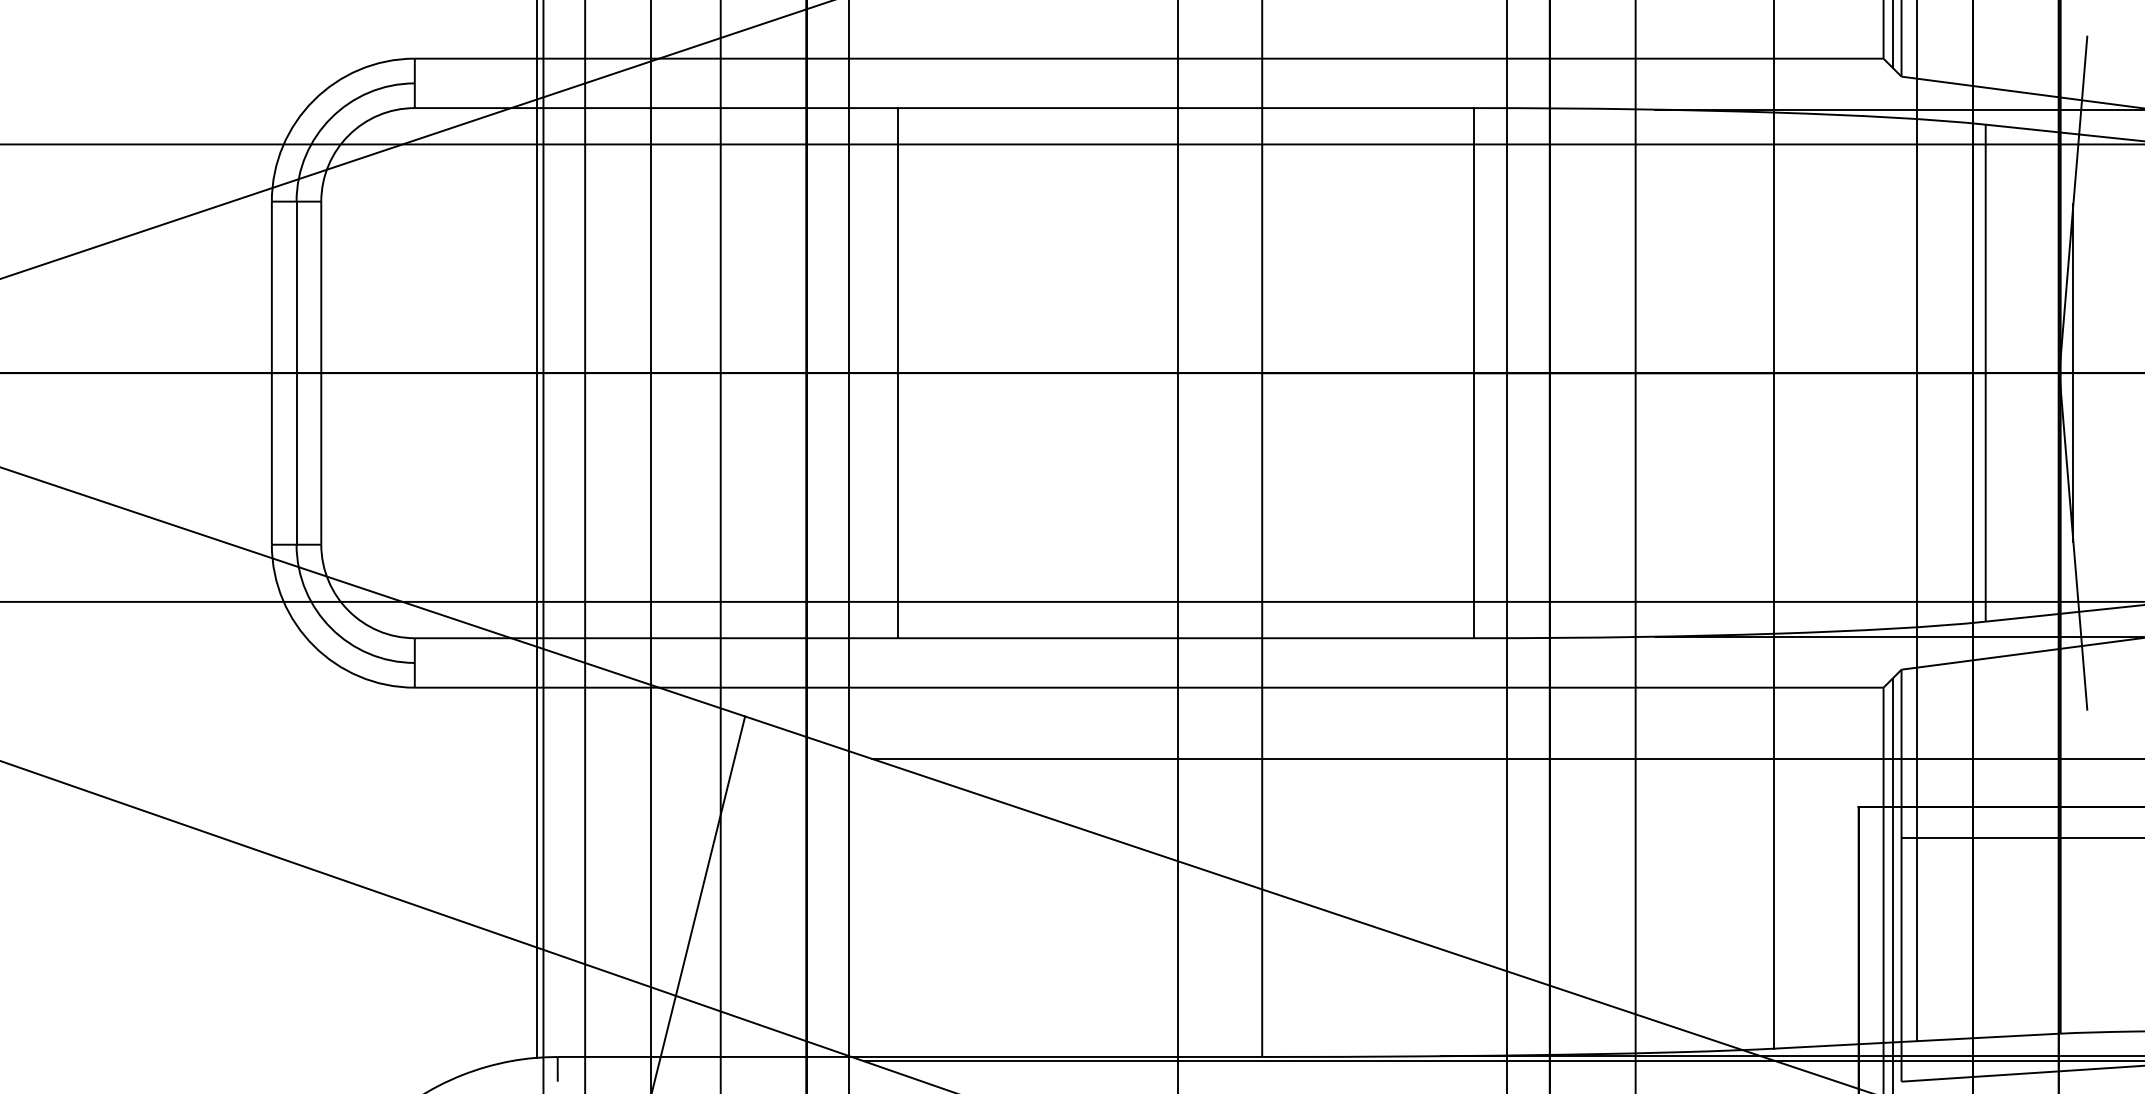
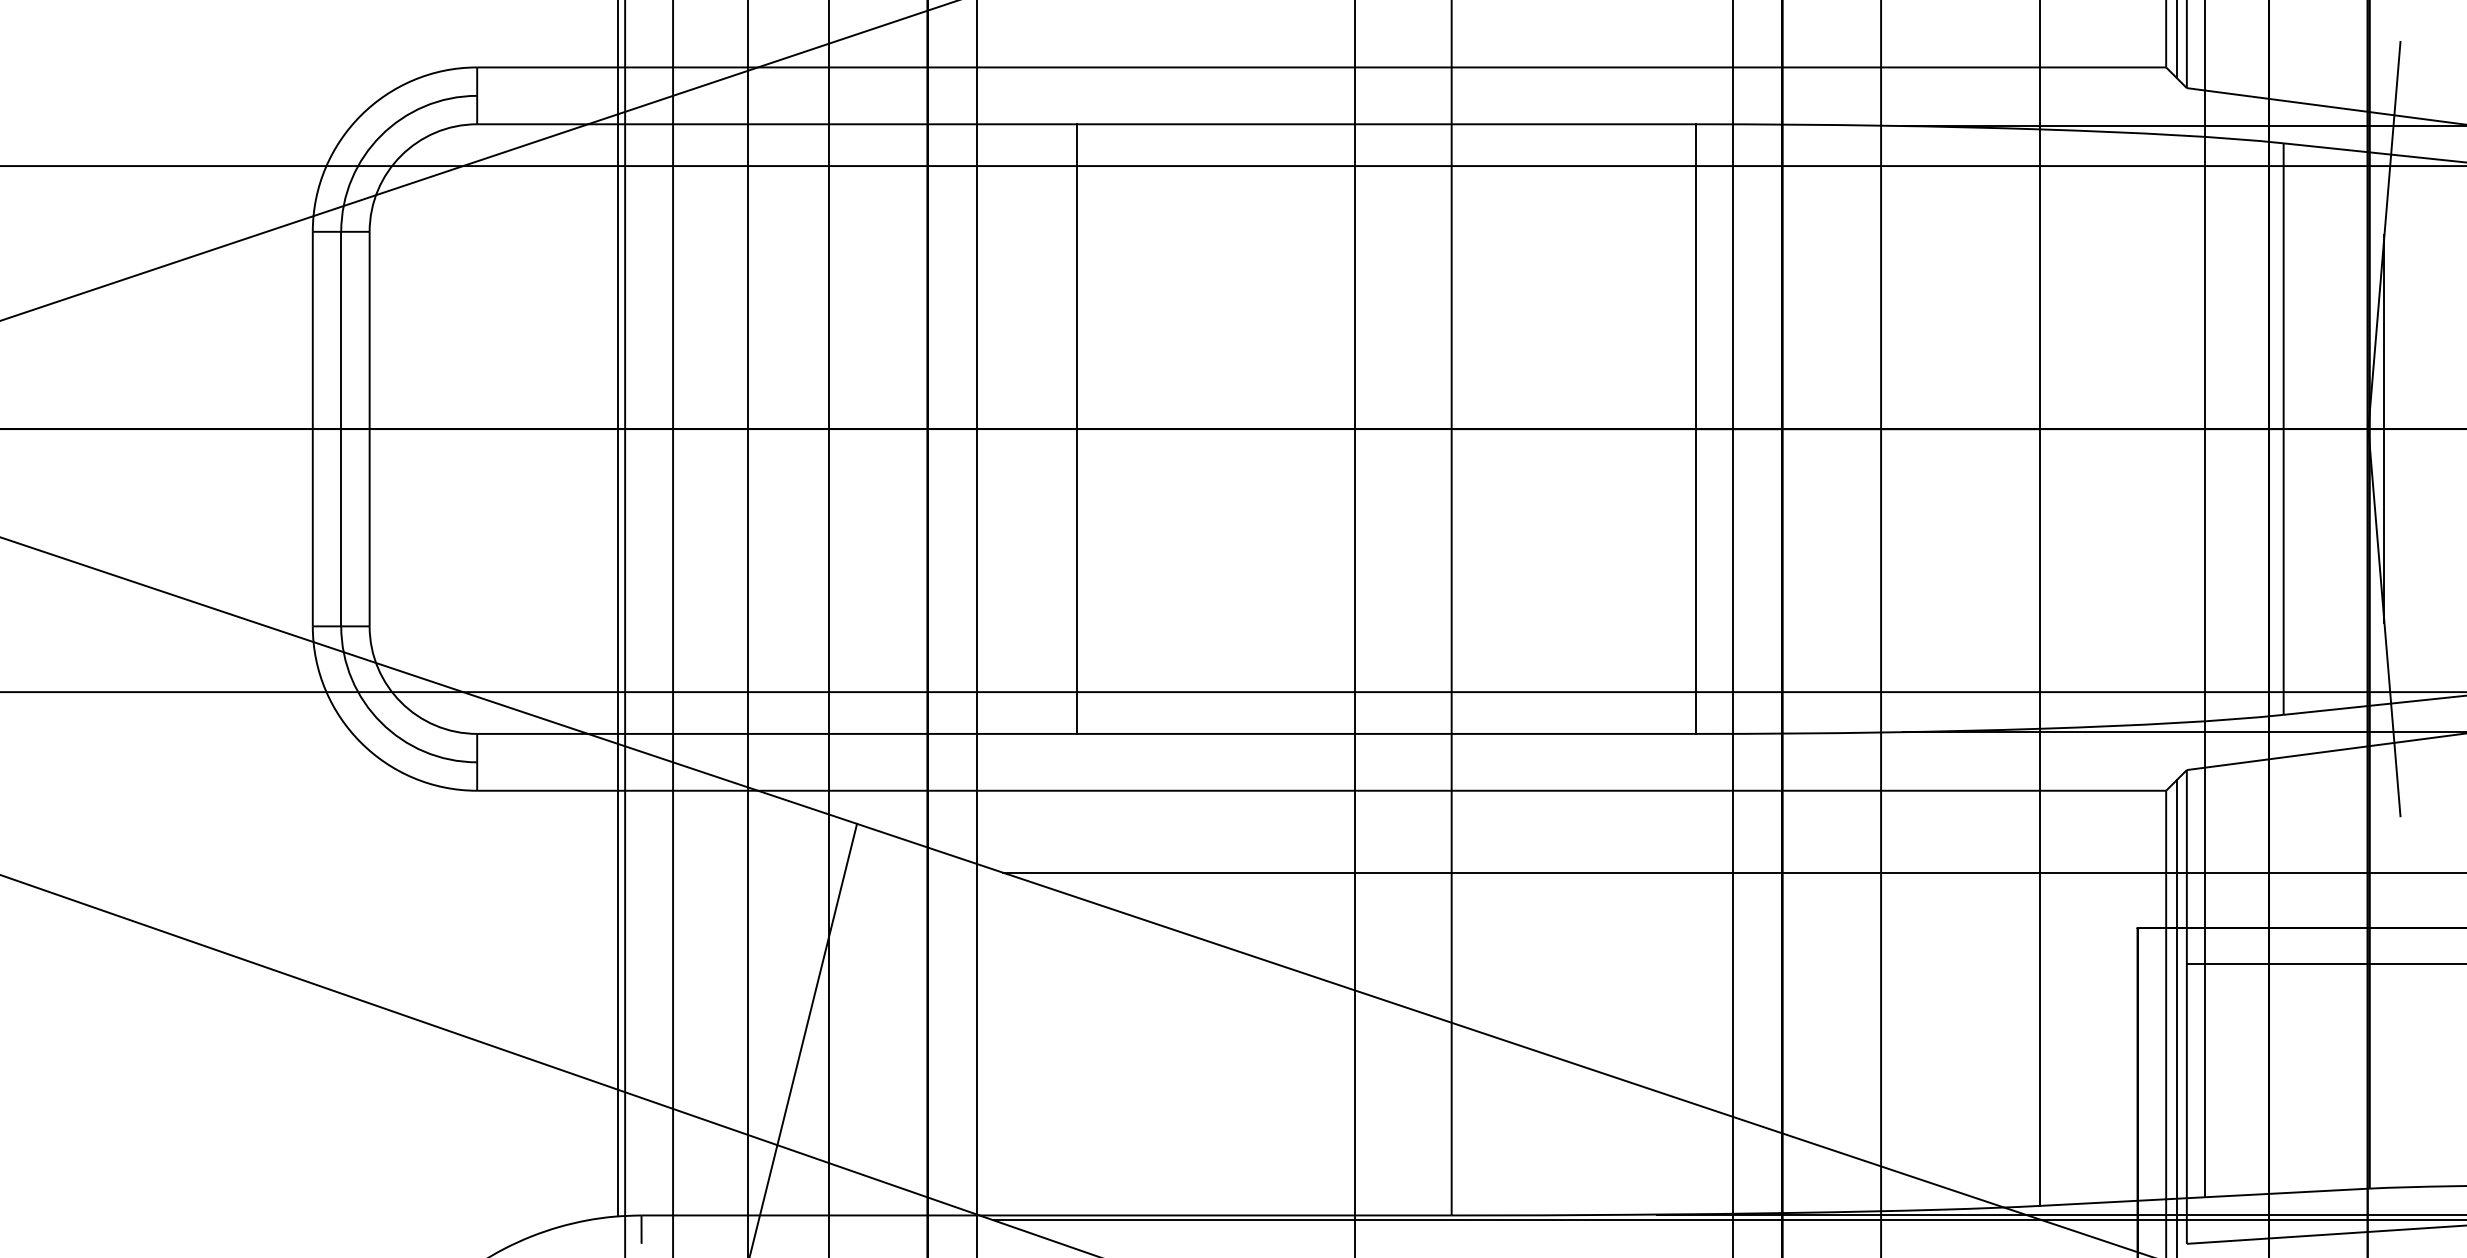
line: (897, 372) -> (1076, 428), moved

